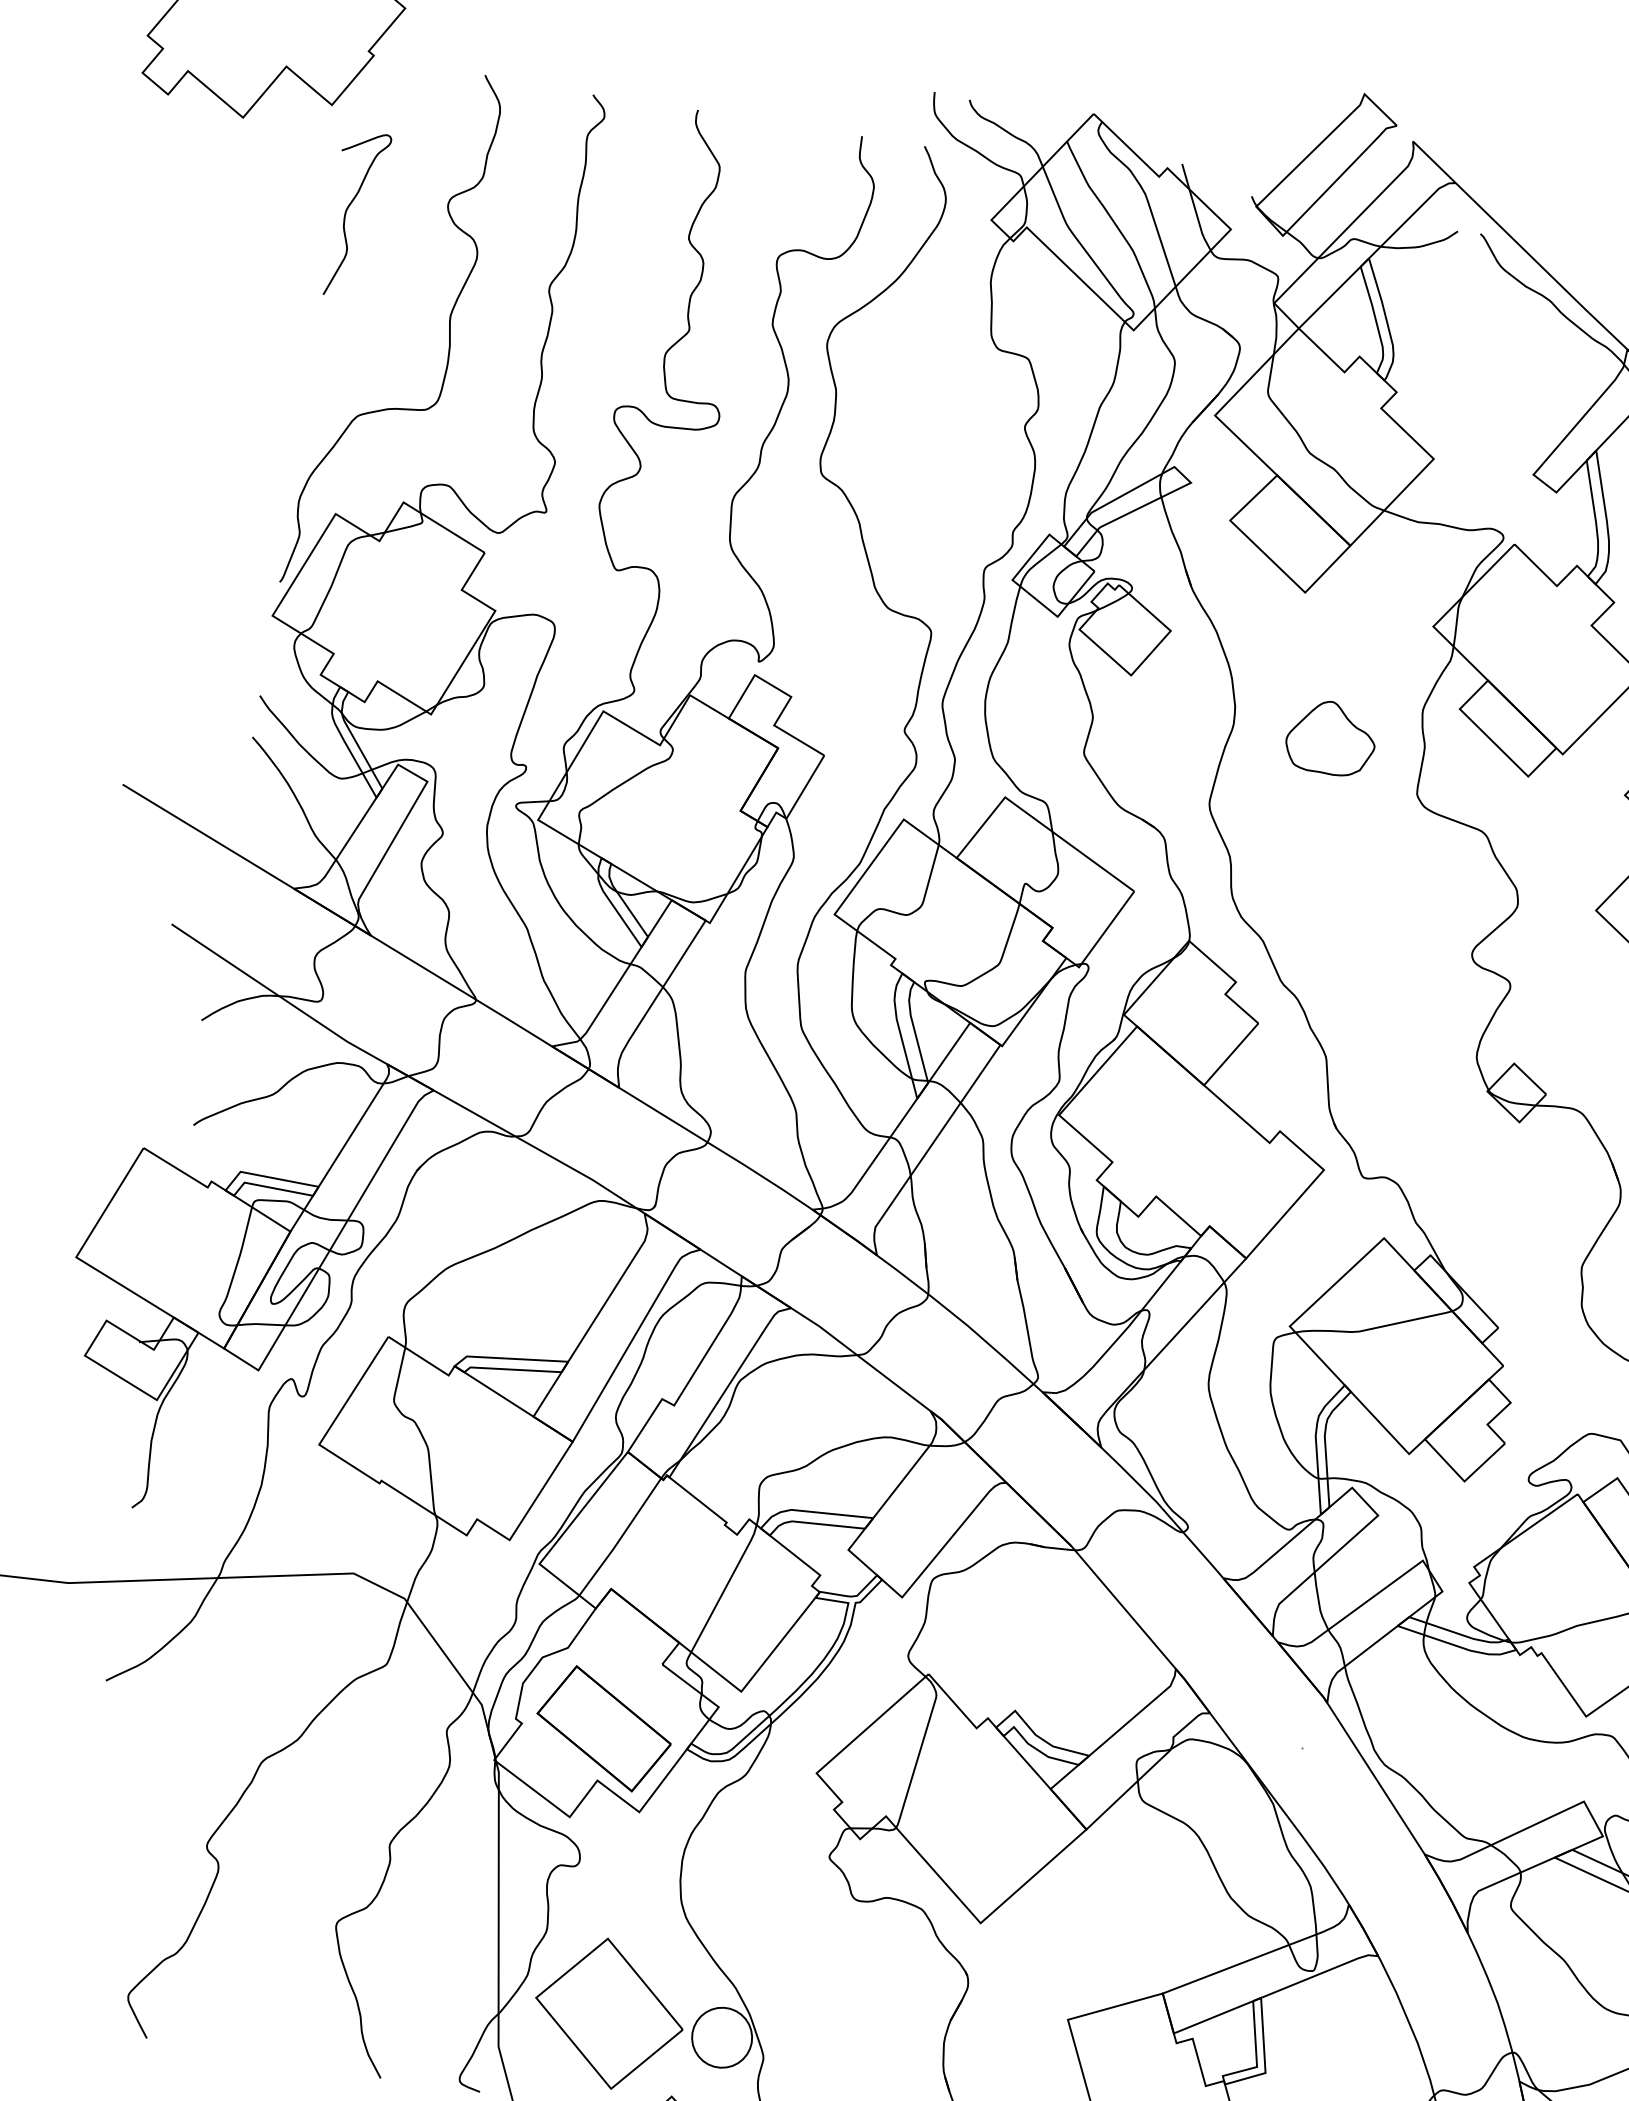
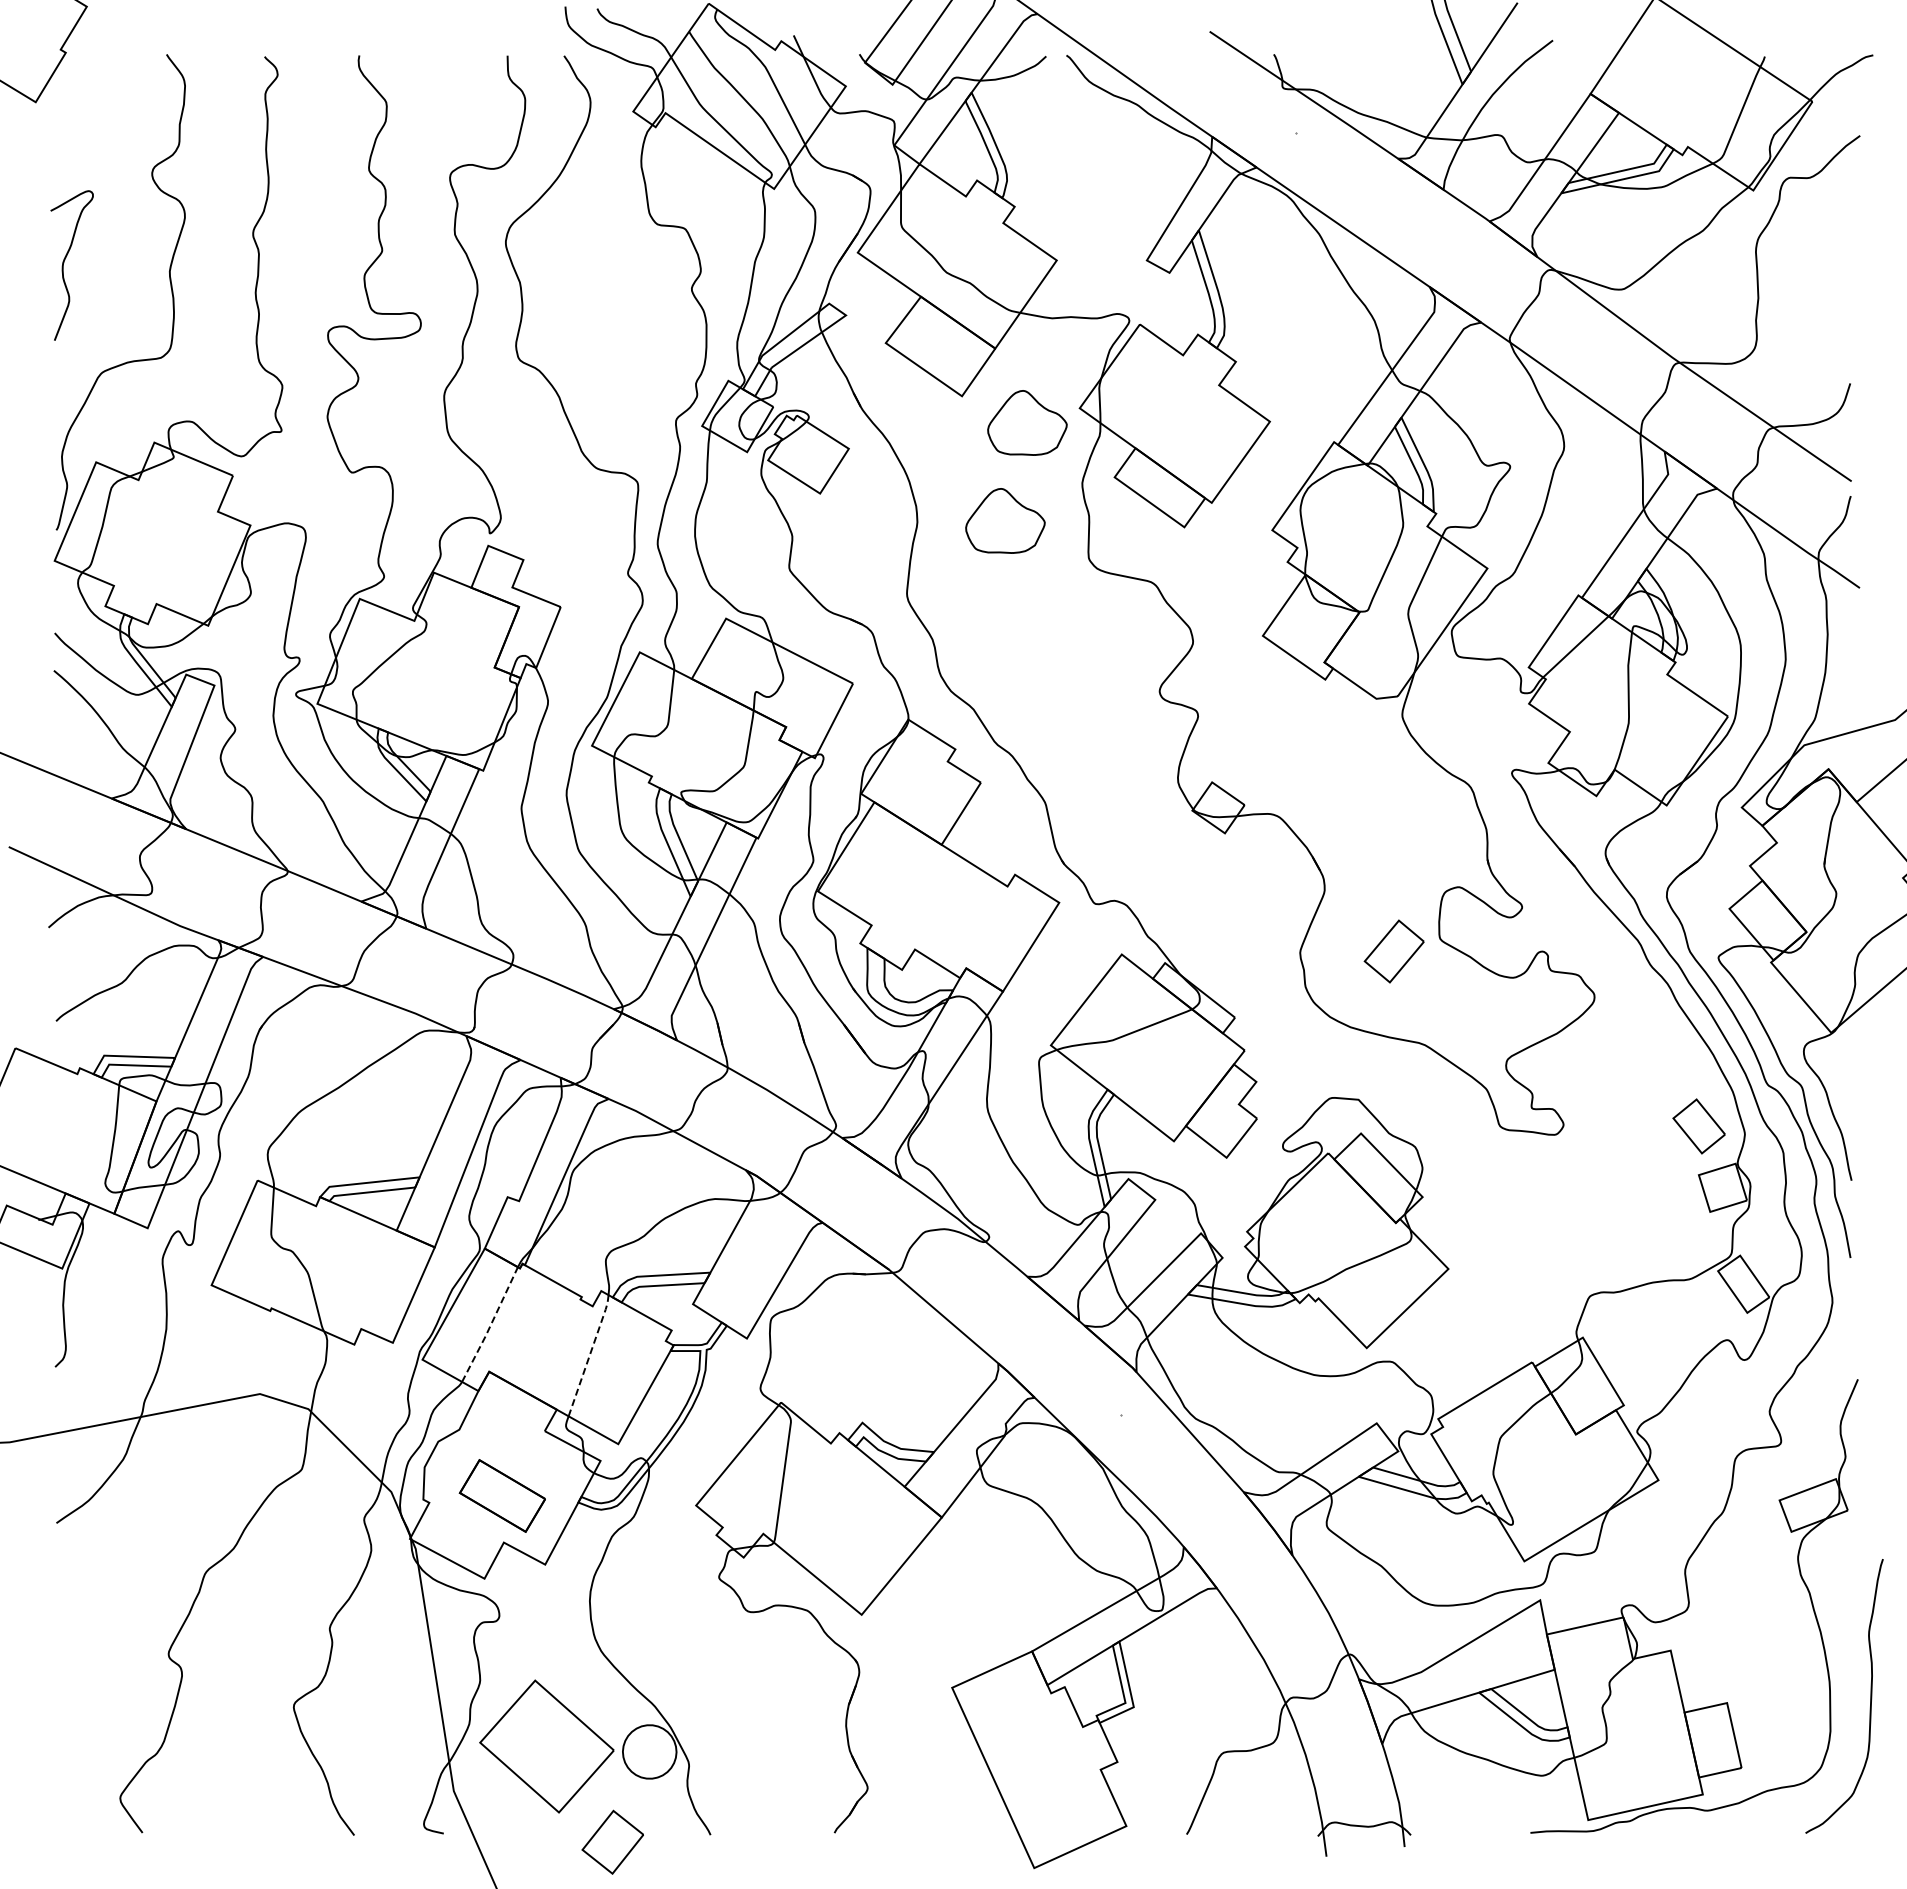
curve: (347, 211) -> (64, 263), moved
part: (1373, 633) -> (1027, 422), added
line: (620, 1538) -> (490, 1325), solid -> dashed
line: (726, 1587) -> (590, 1354), solid -> dashed
part: (604, 1728) -> (502, 1495), size x0.7

